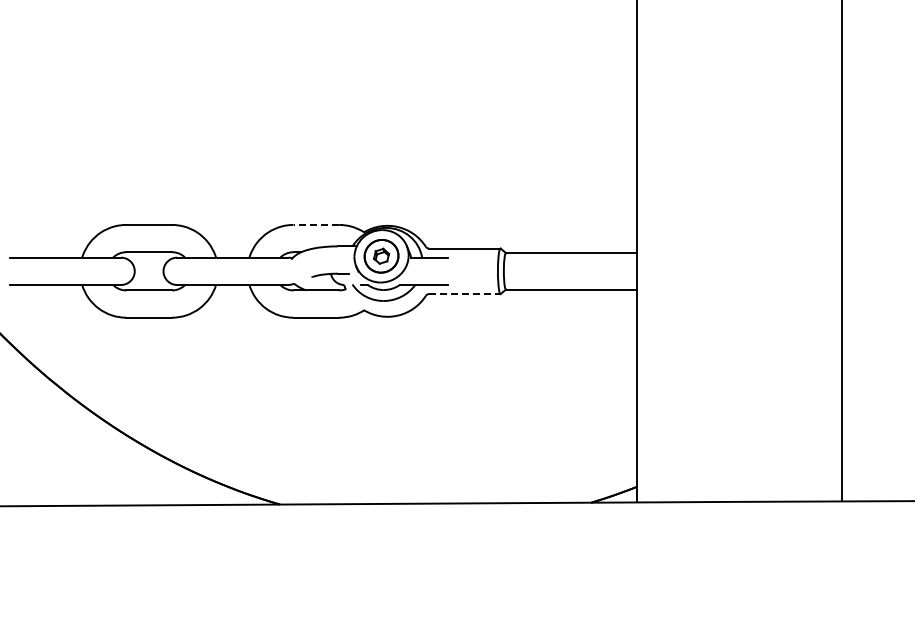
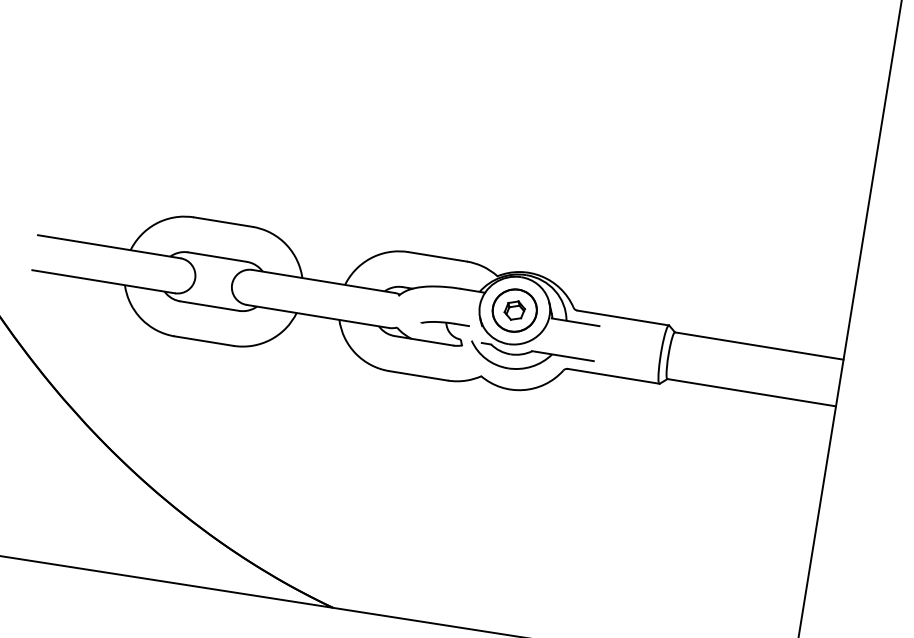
line: (316, 224) -> (437, 256), dashed -> solid
line: (464, 294) -> (613, 376), dashed -> solid

